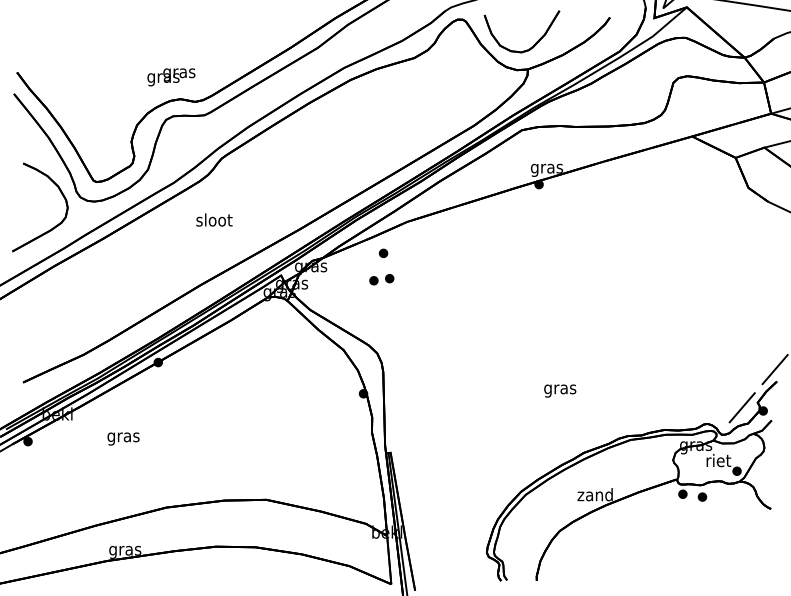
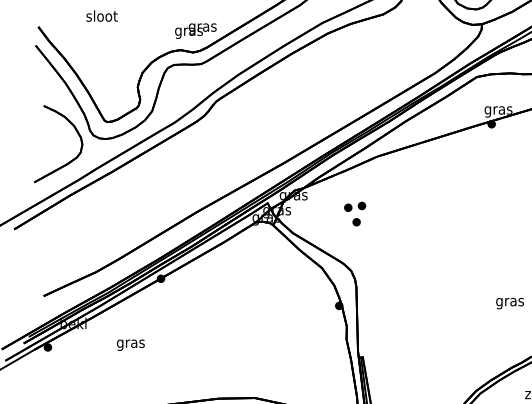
text: (171, 77) -> (195, 31), moved
text: (214, 219) -> (102, 15), moved
part: (383, 253) -> (356, 222), moved

